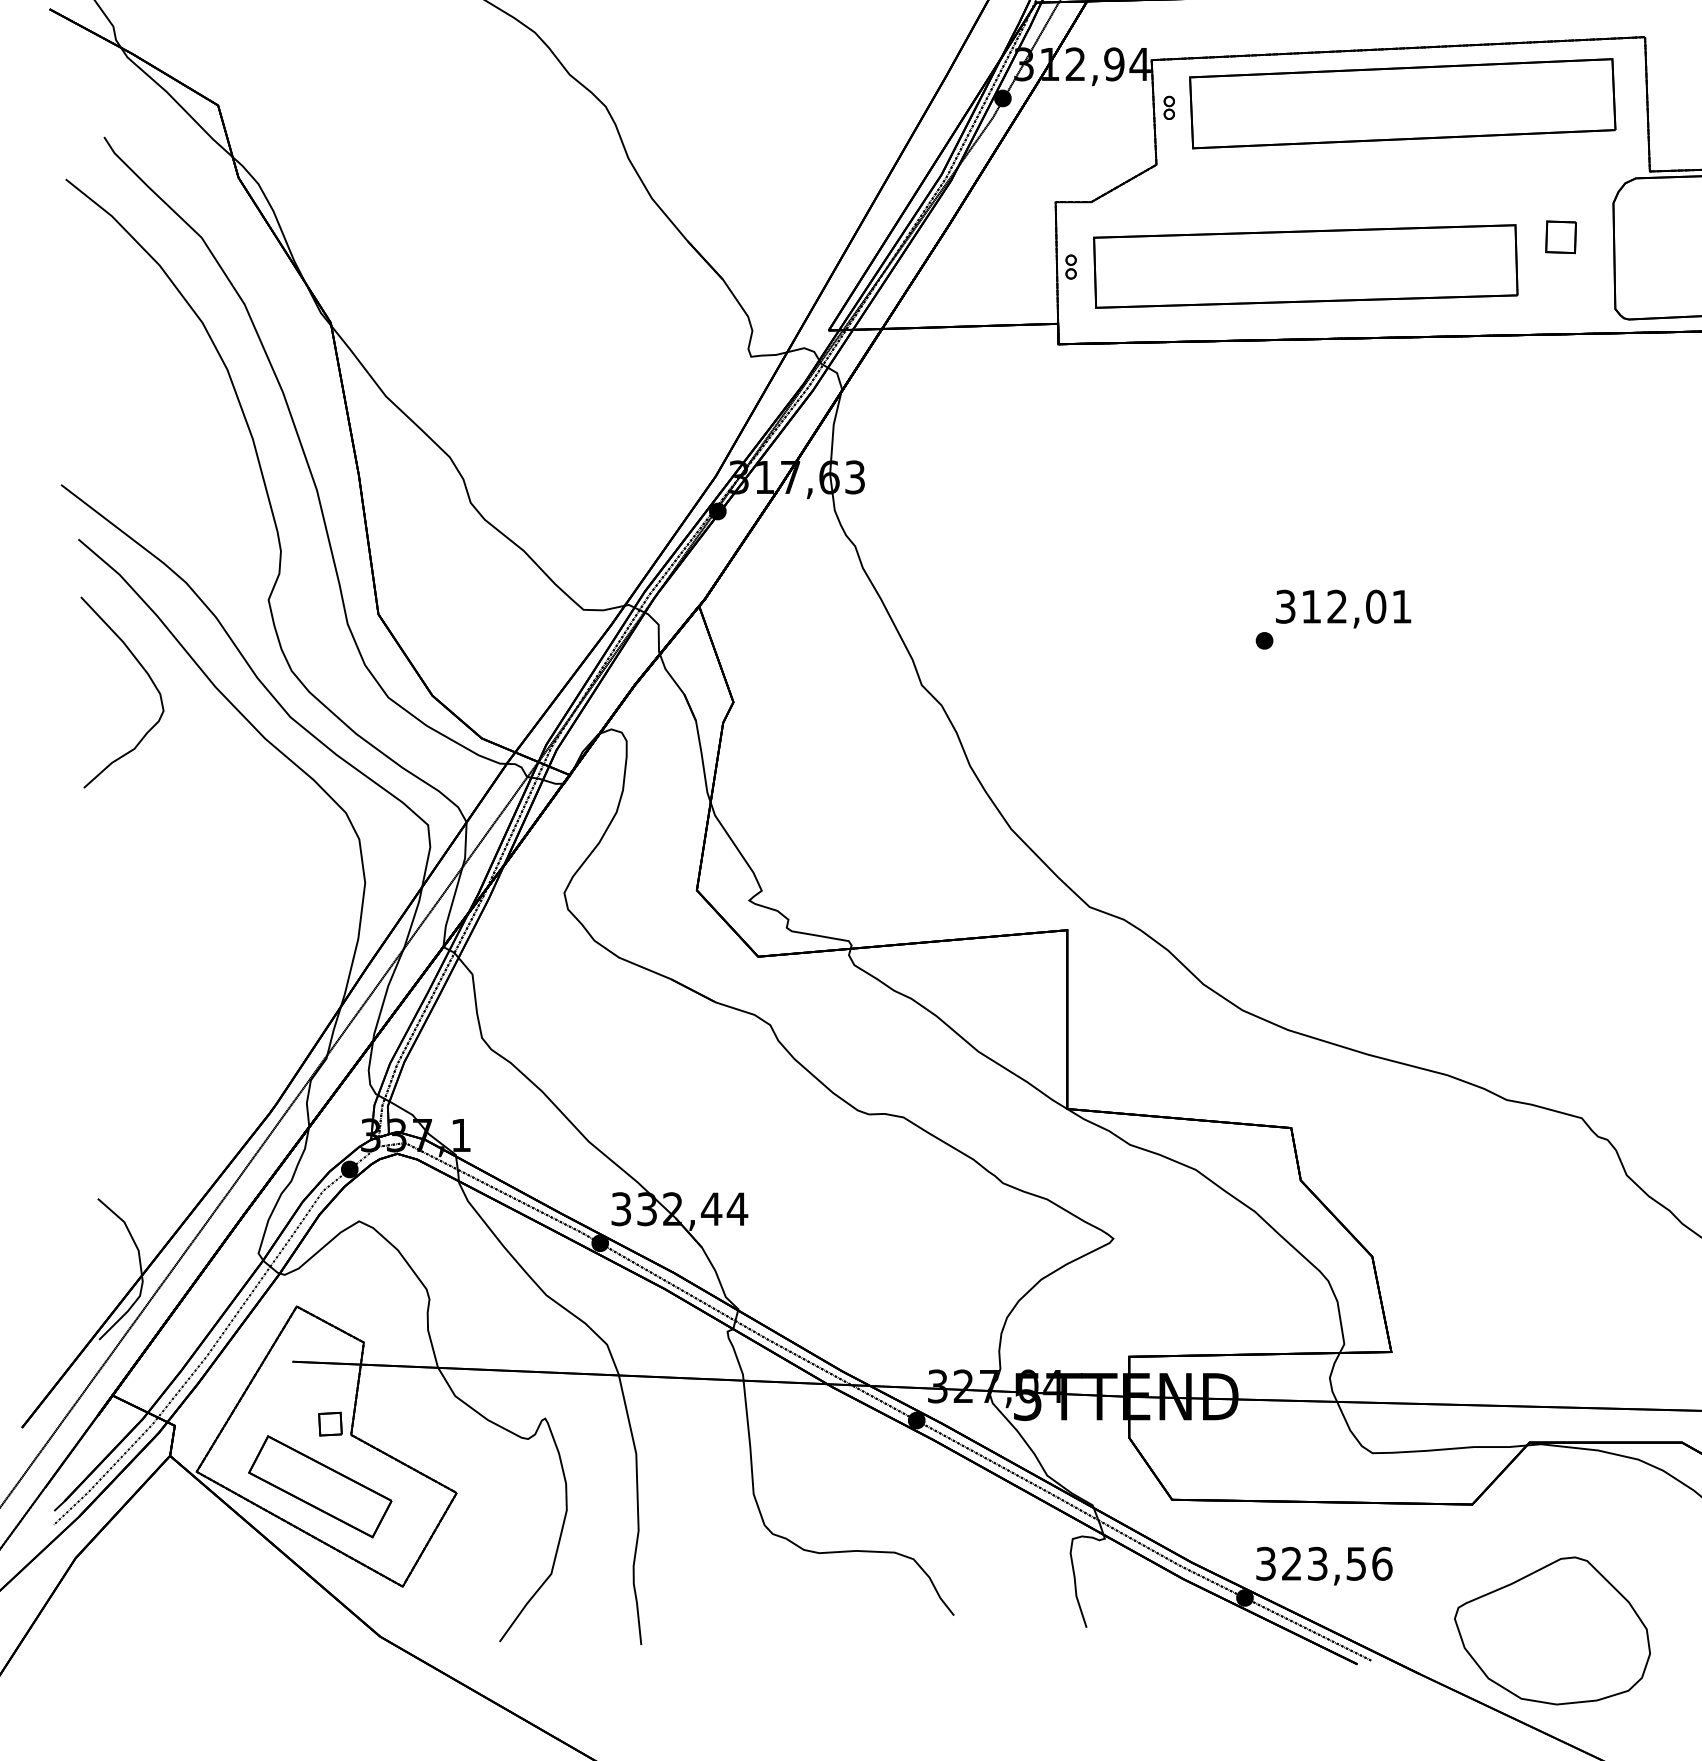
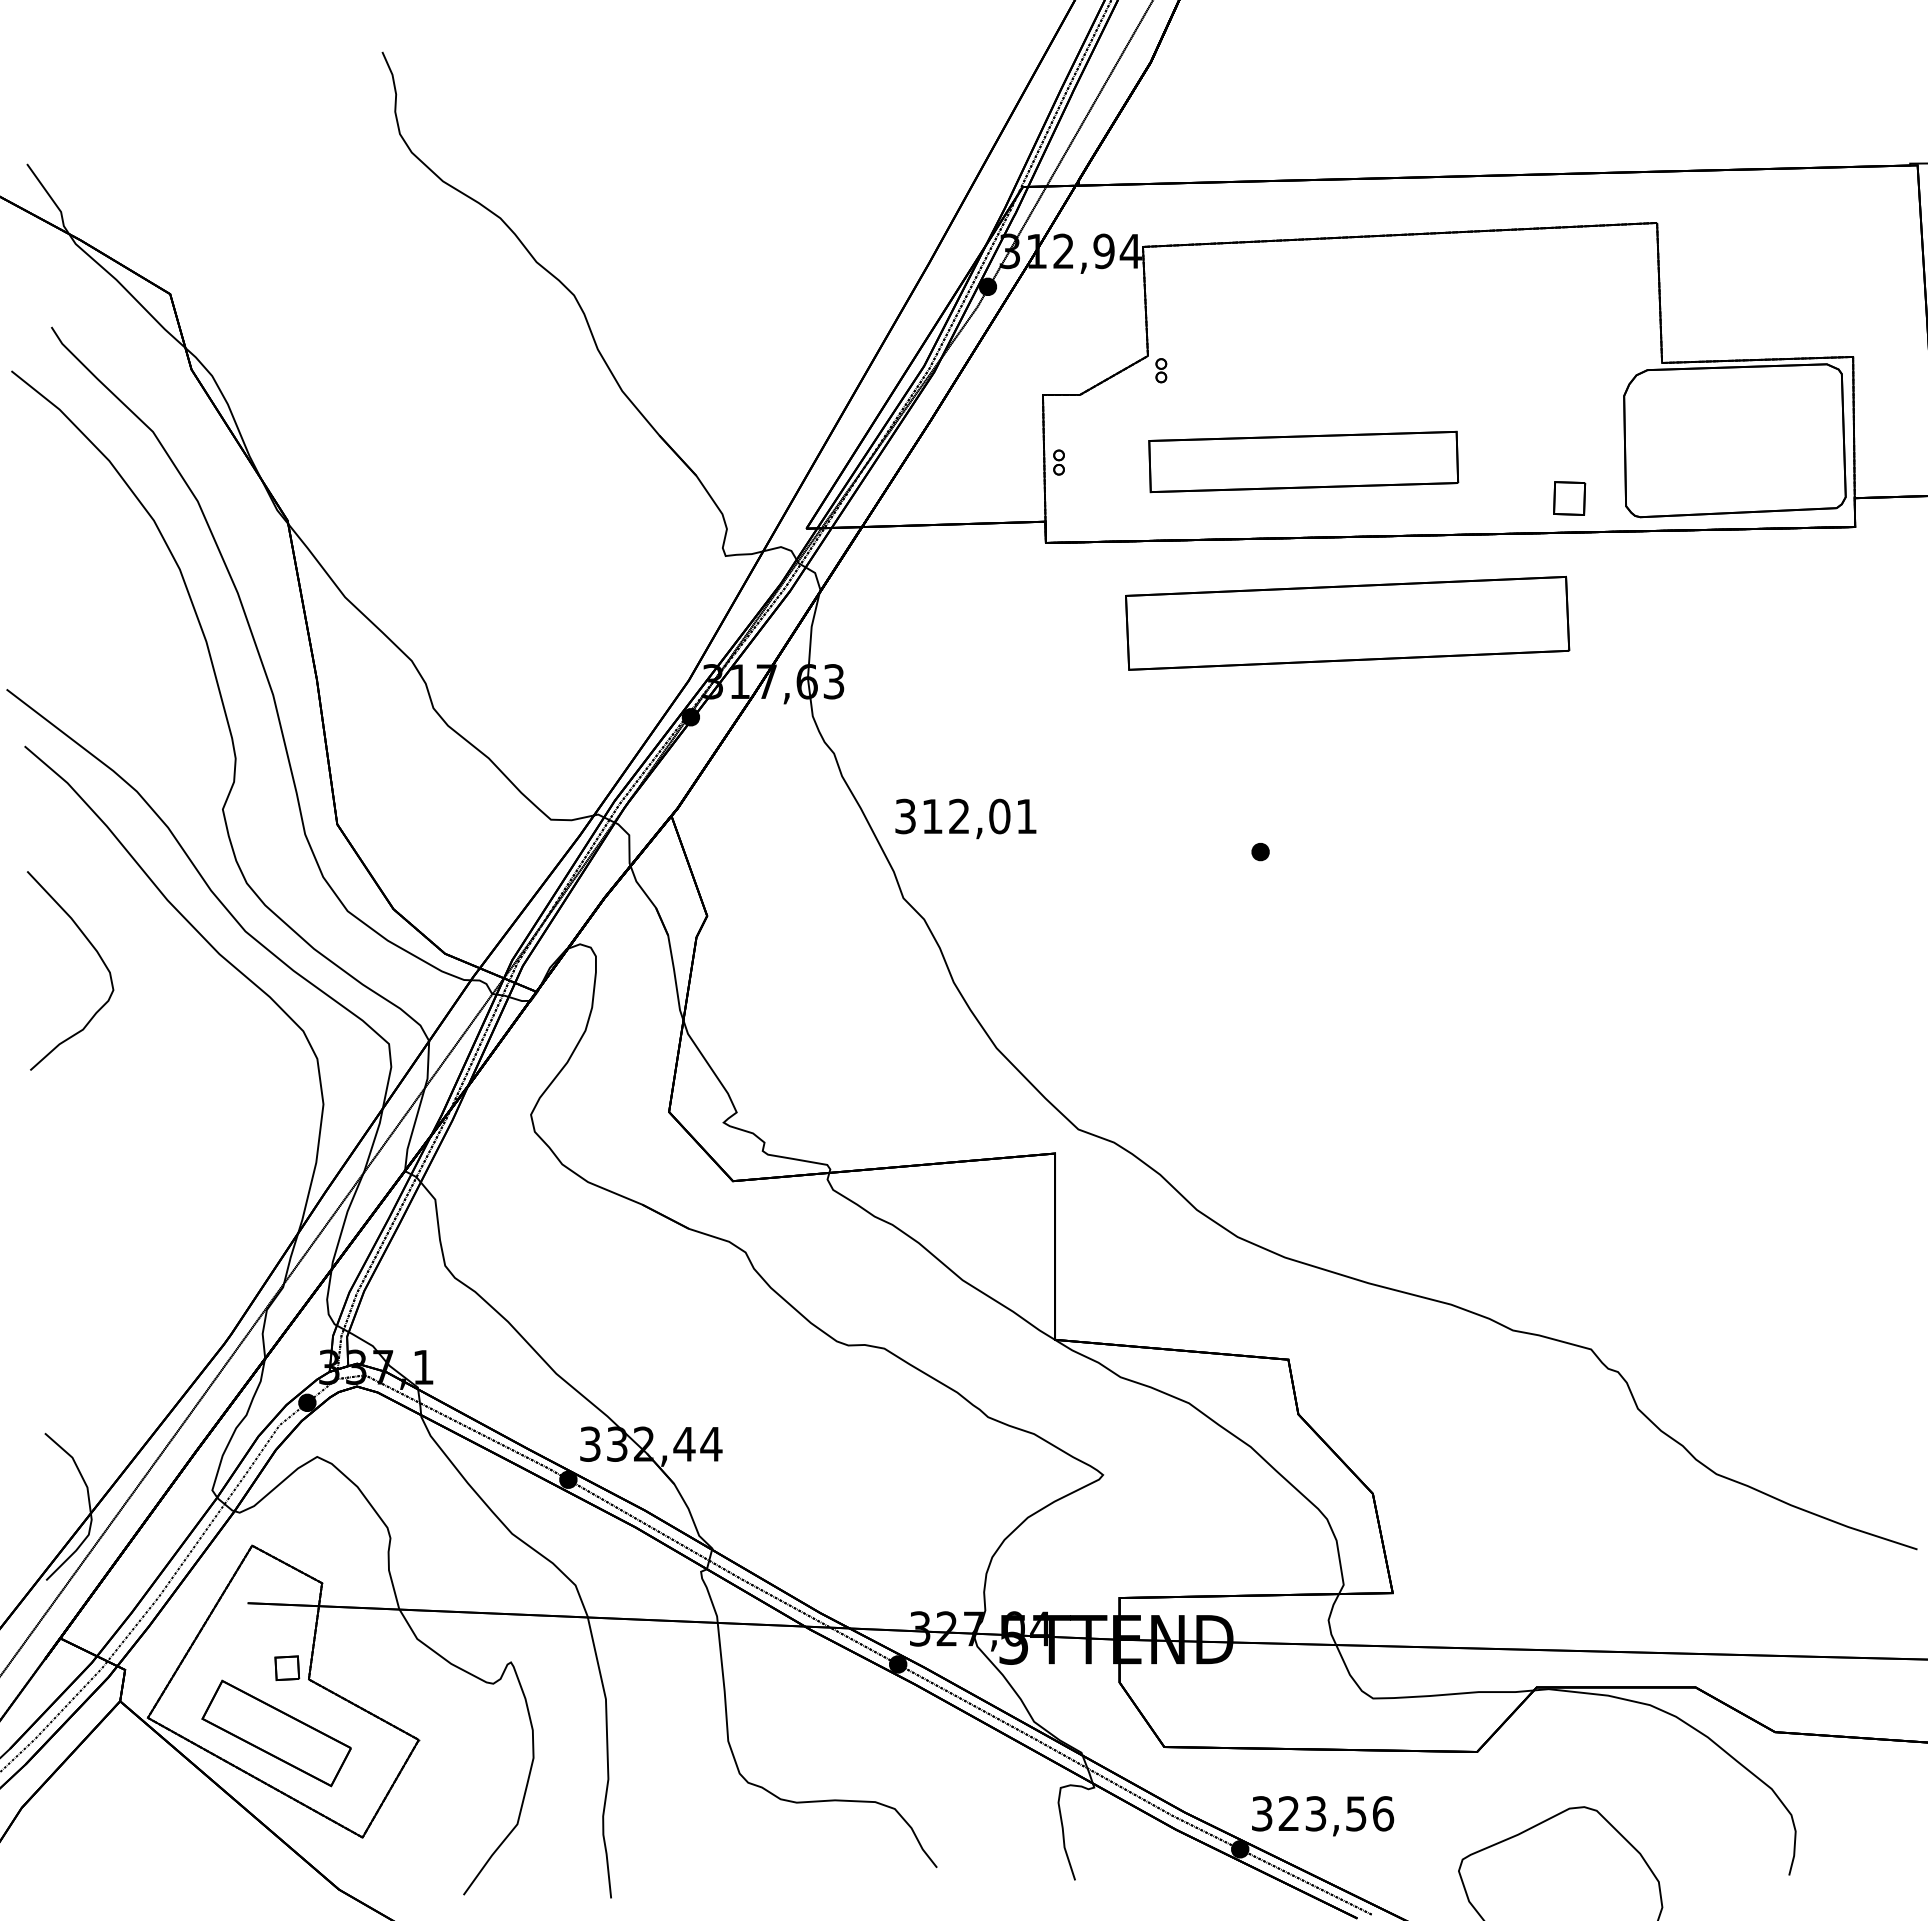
part: (1402, 103) -> (1347, 623), moved
part: (1169, 107) -> (1161, 370), moved
part: (1561, 237) -> (1569, 498), moved
part: (1305, 266) -> (1303, 461), size x0.7
text: (1343, 608) -> (965, 818), moved
curve: (148, 676) -> (97, 954), moved

